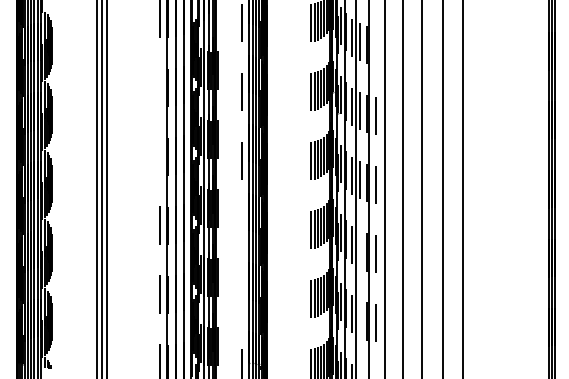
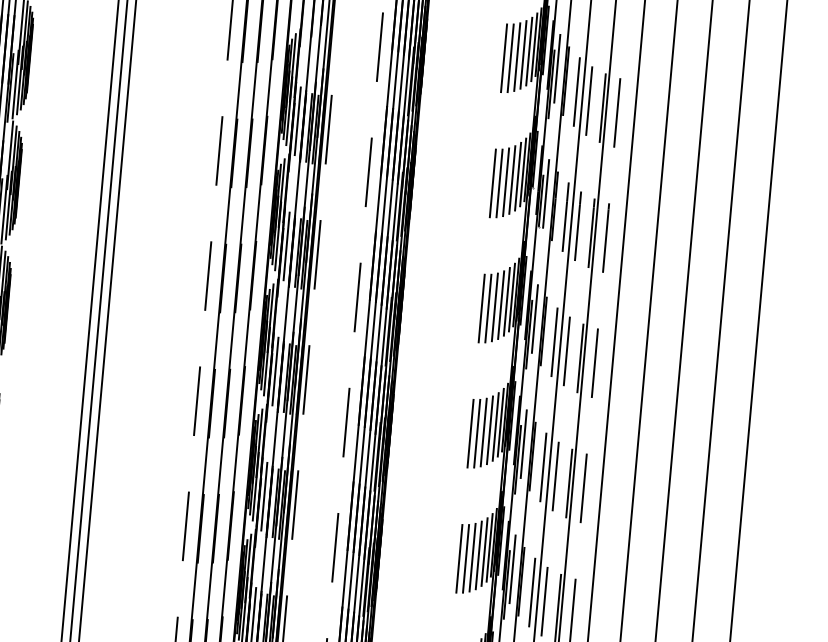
line: (375, 47) -> (617, 113), added
line: (159, 87) -> (219, 151), added
line: (159, 156) -> (207, 276), added
line: (242, 229) -> (346, 421), added
line: (359, 248) -> (555, 475), added
line: (242, 298) -> (335, 547), added
line: (359, 318) -> (544, 602), added

